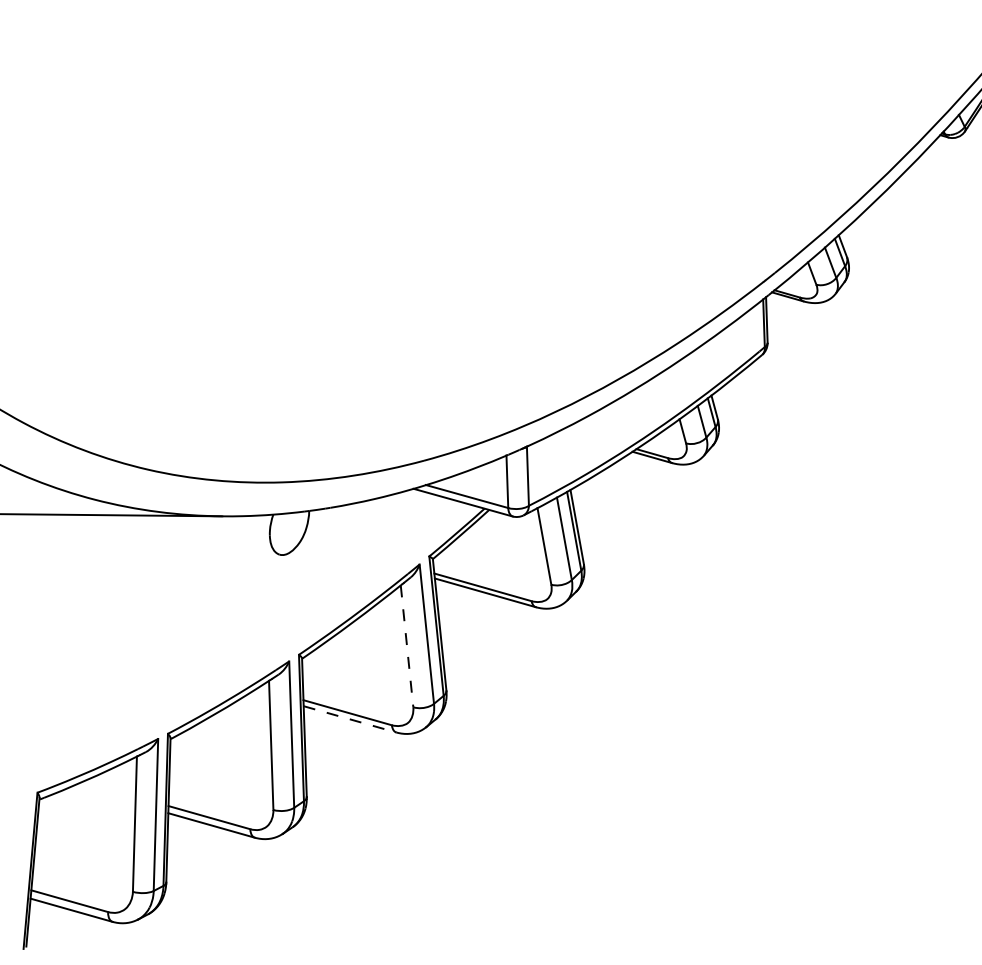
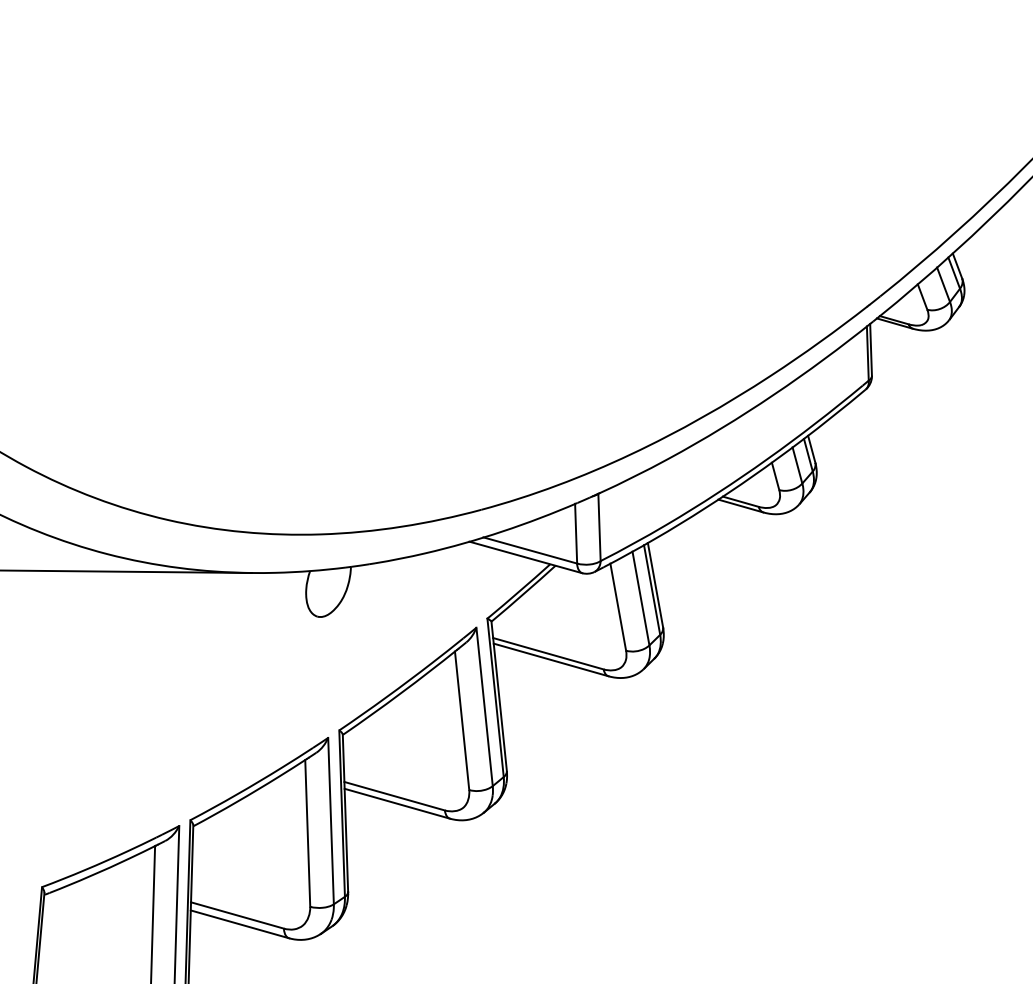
line: (407, 646) -> (462, 720), dashed -> solid
line: (350, 719) -> (397, 803), dashed -> solid

